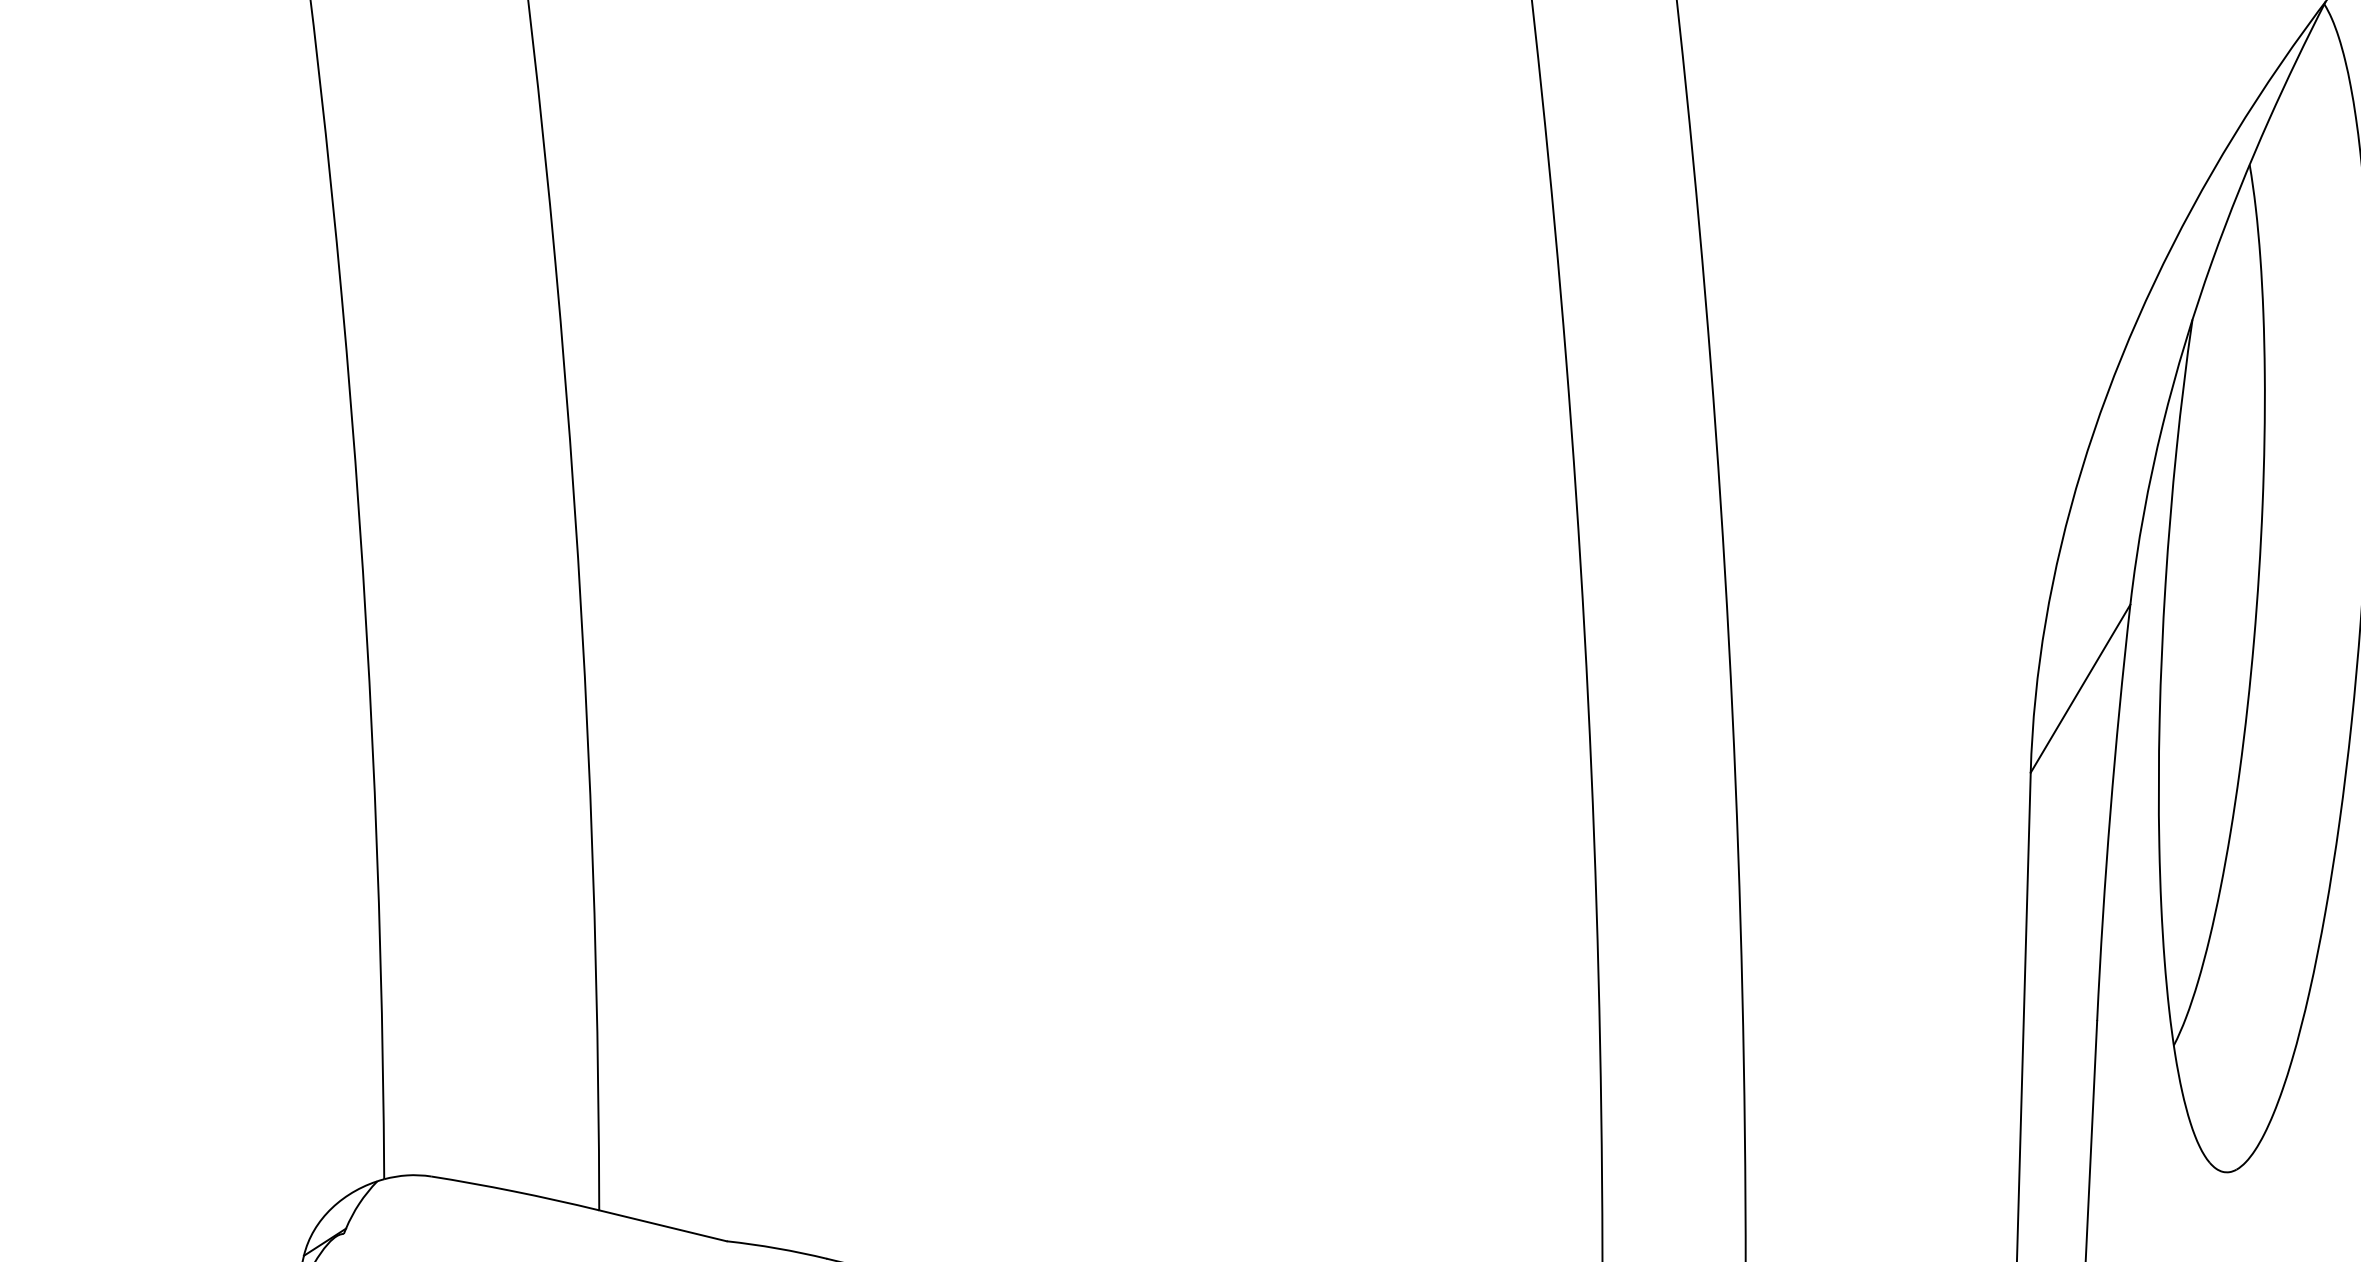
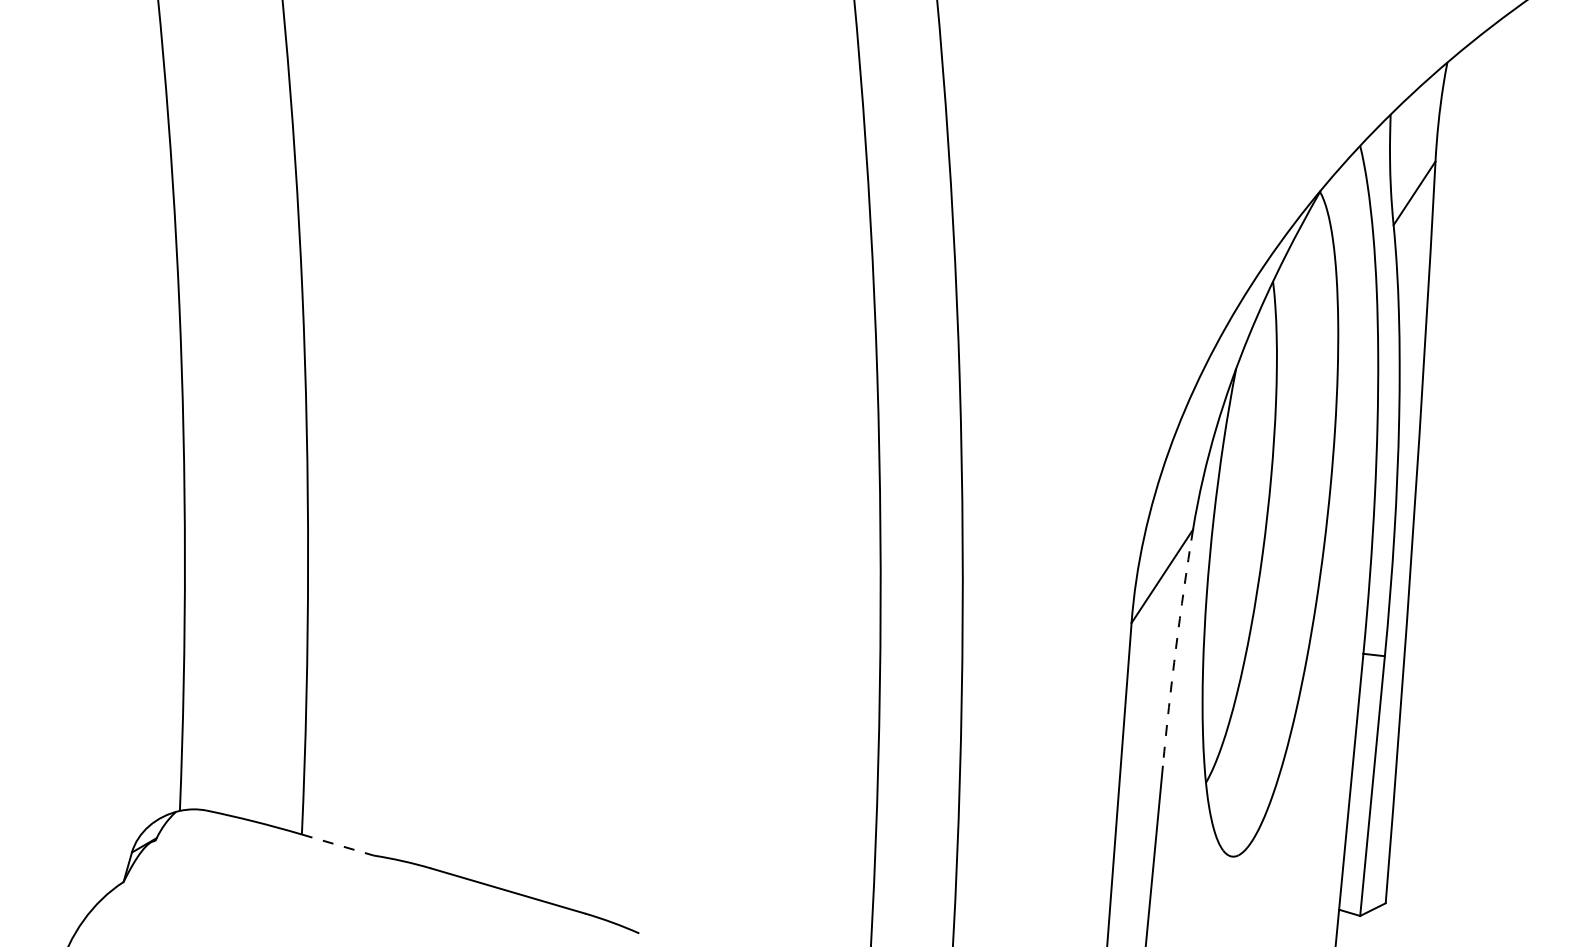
arc: (2111, 811) -> (1176, 647), solid -> dashed
line: (662, 1226) -> (337, 845), solid -> dashed

